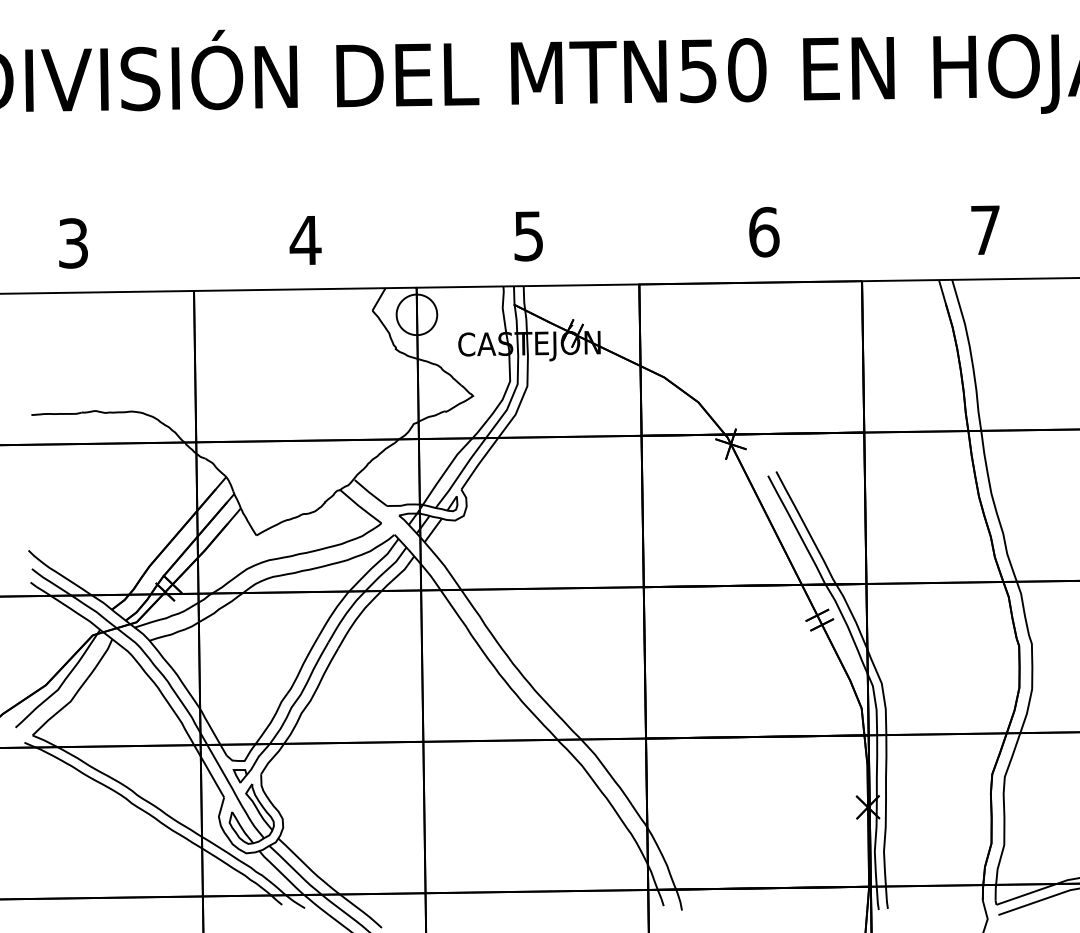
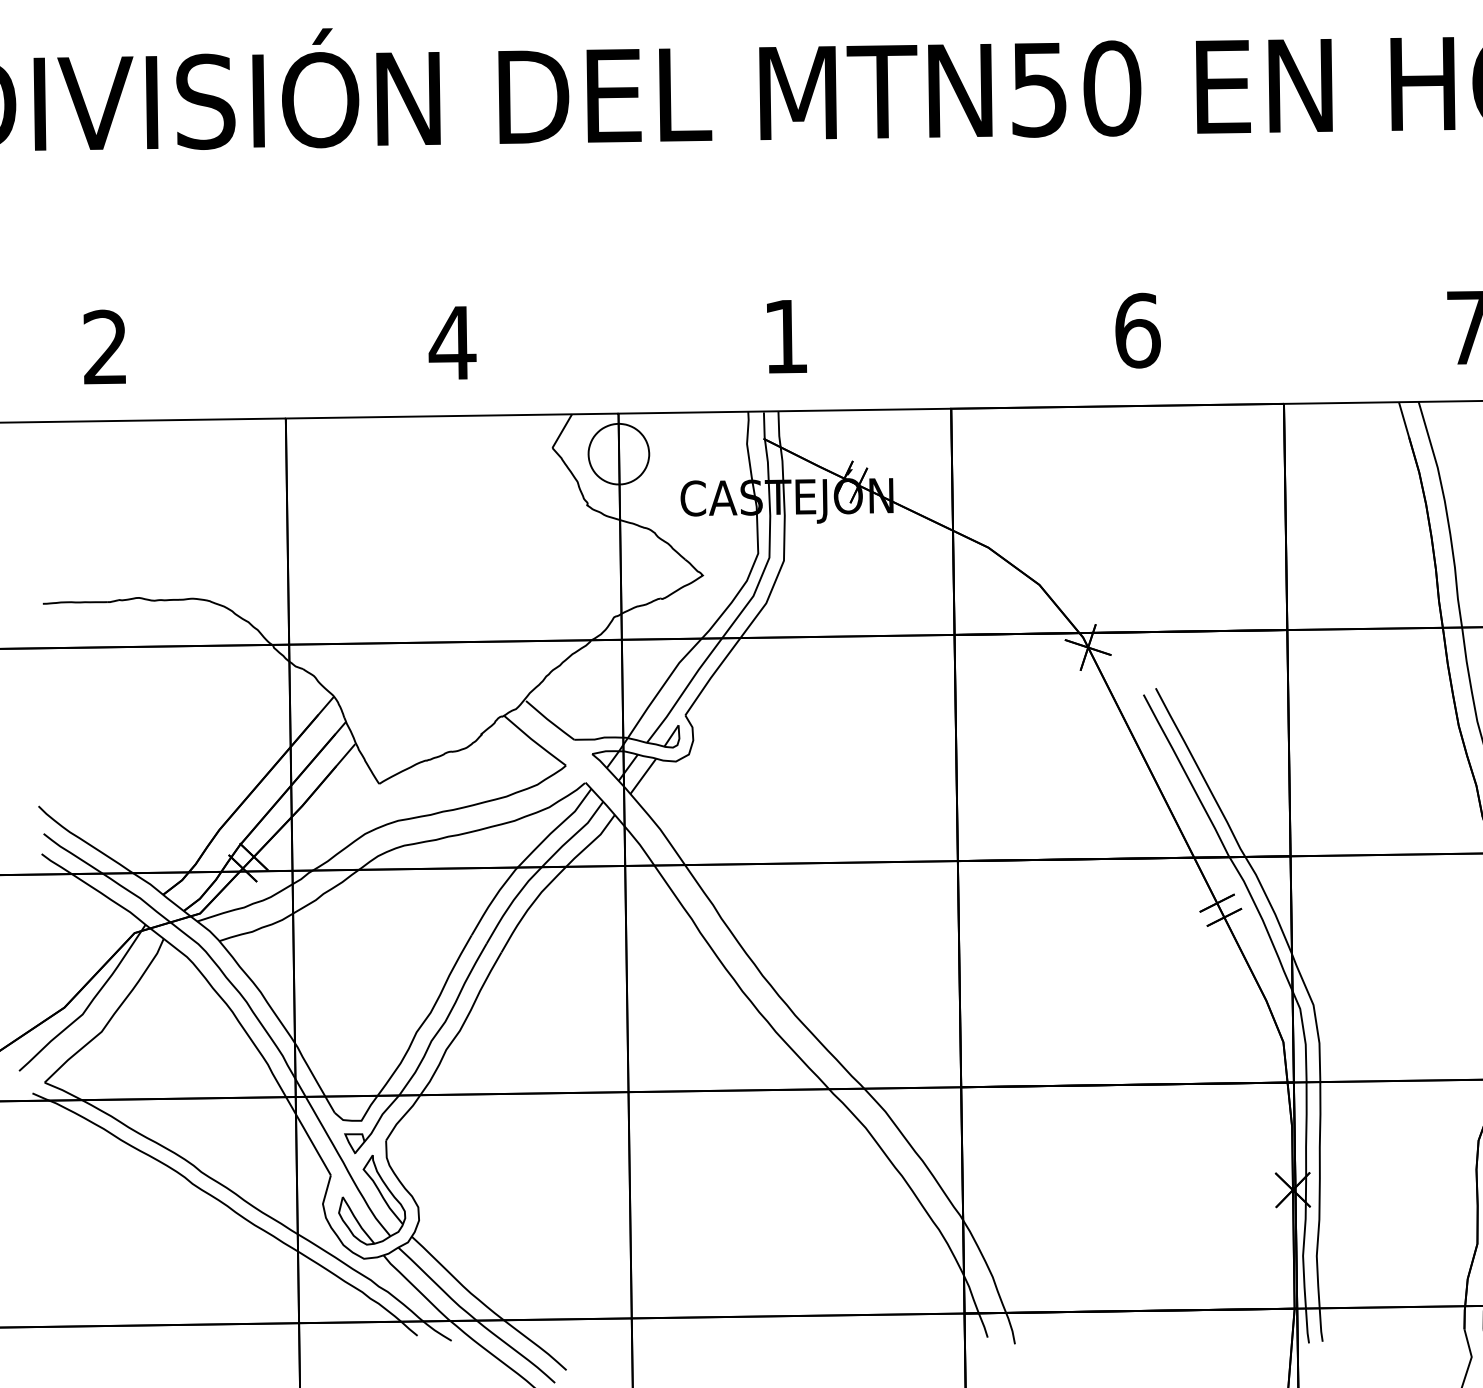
text: (528, 236) -> (785, 337), 5 -> 1
text: (72, 243) -> (104, 347), 3 -> 2

